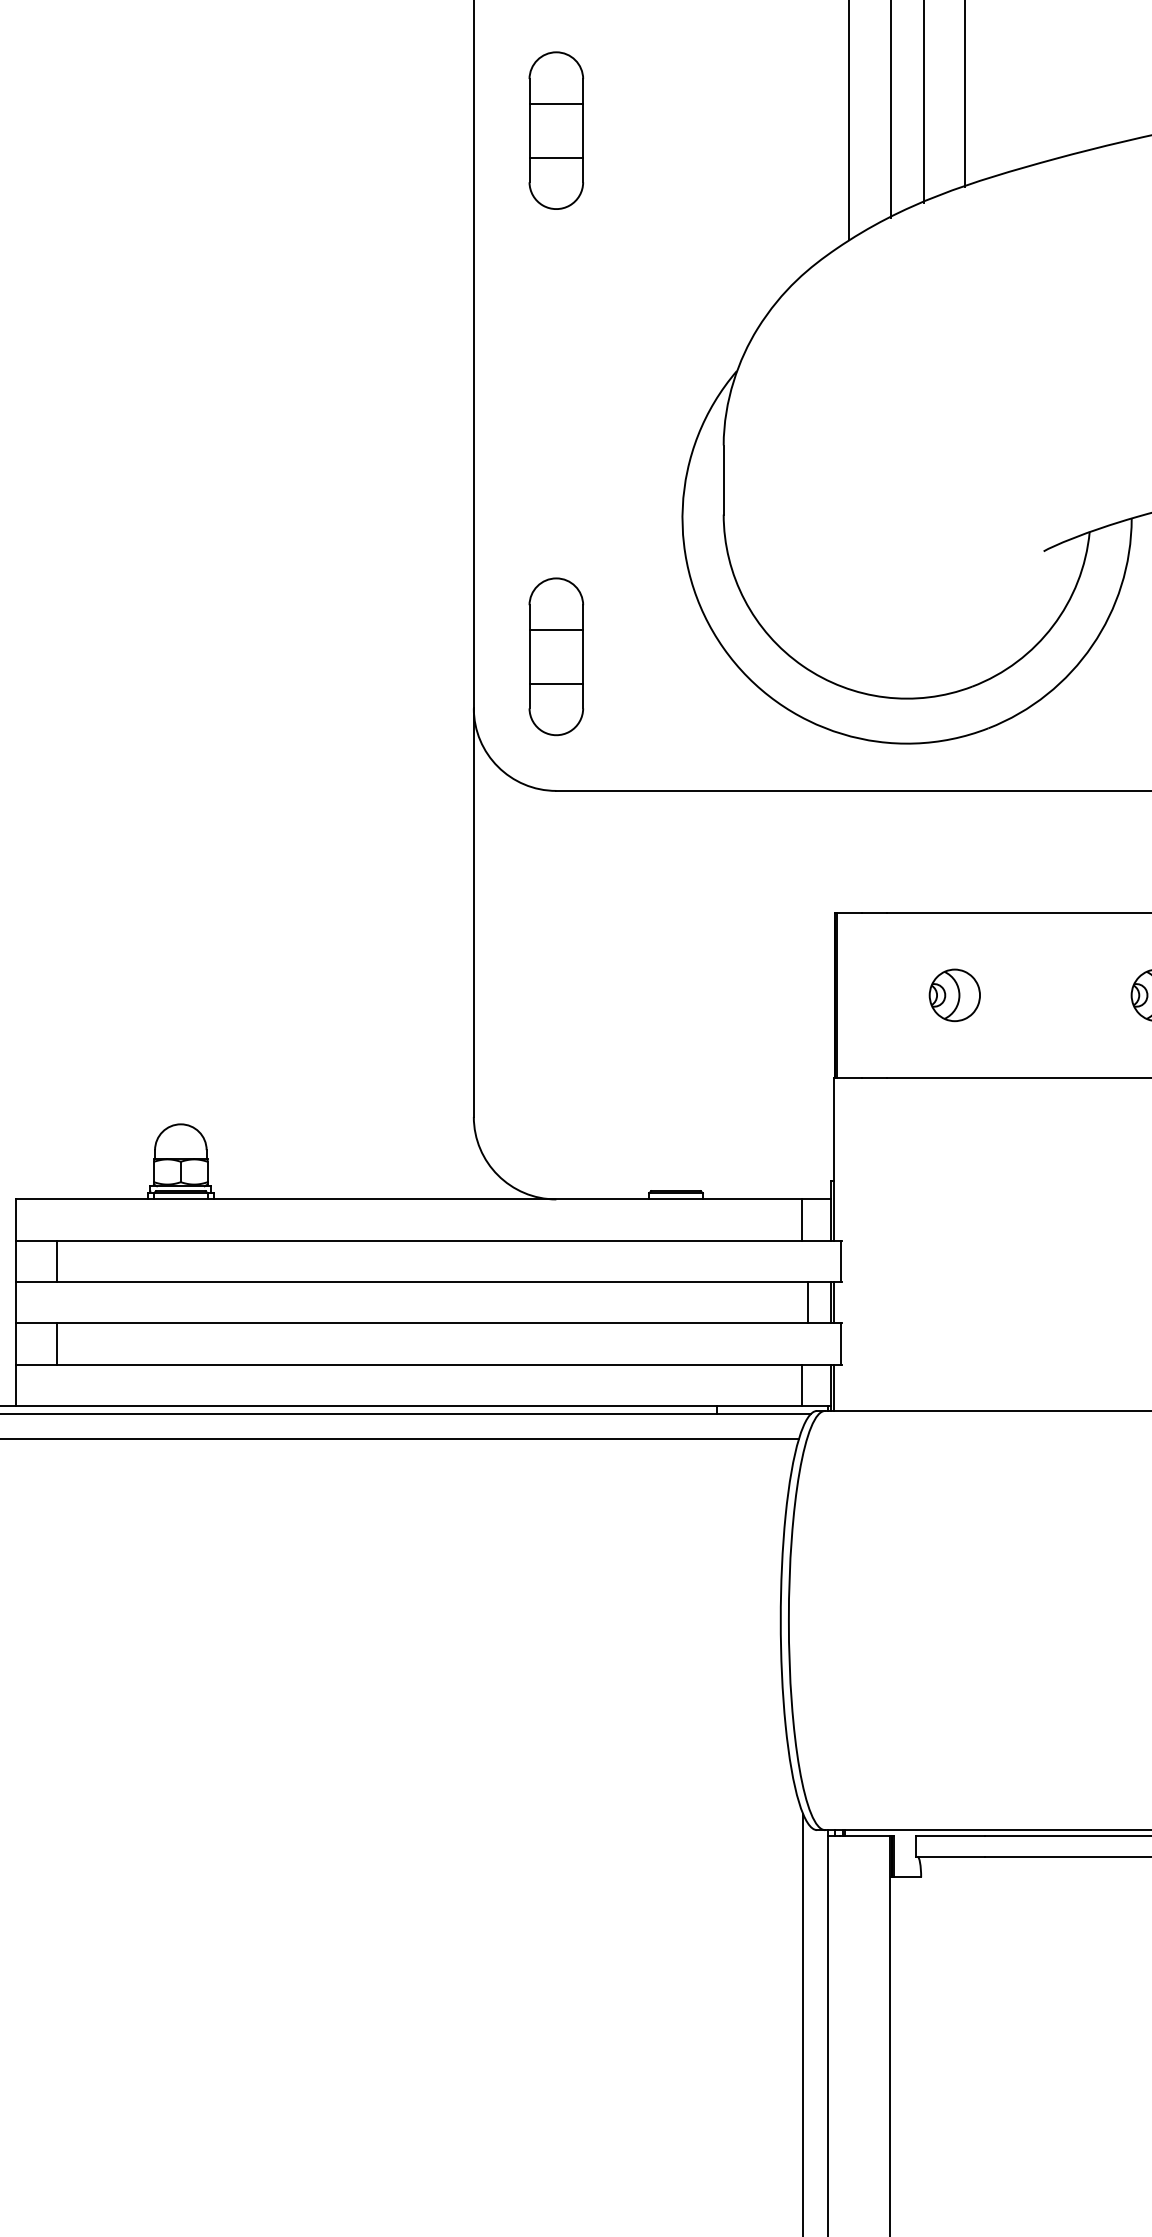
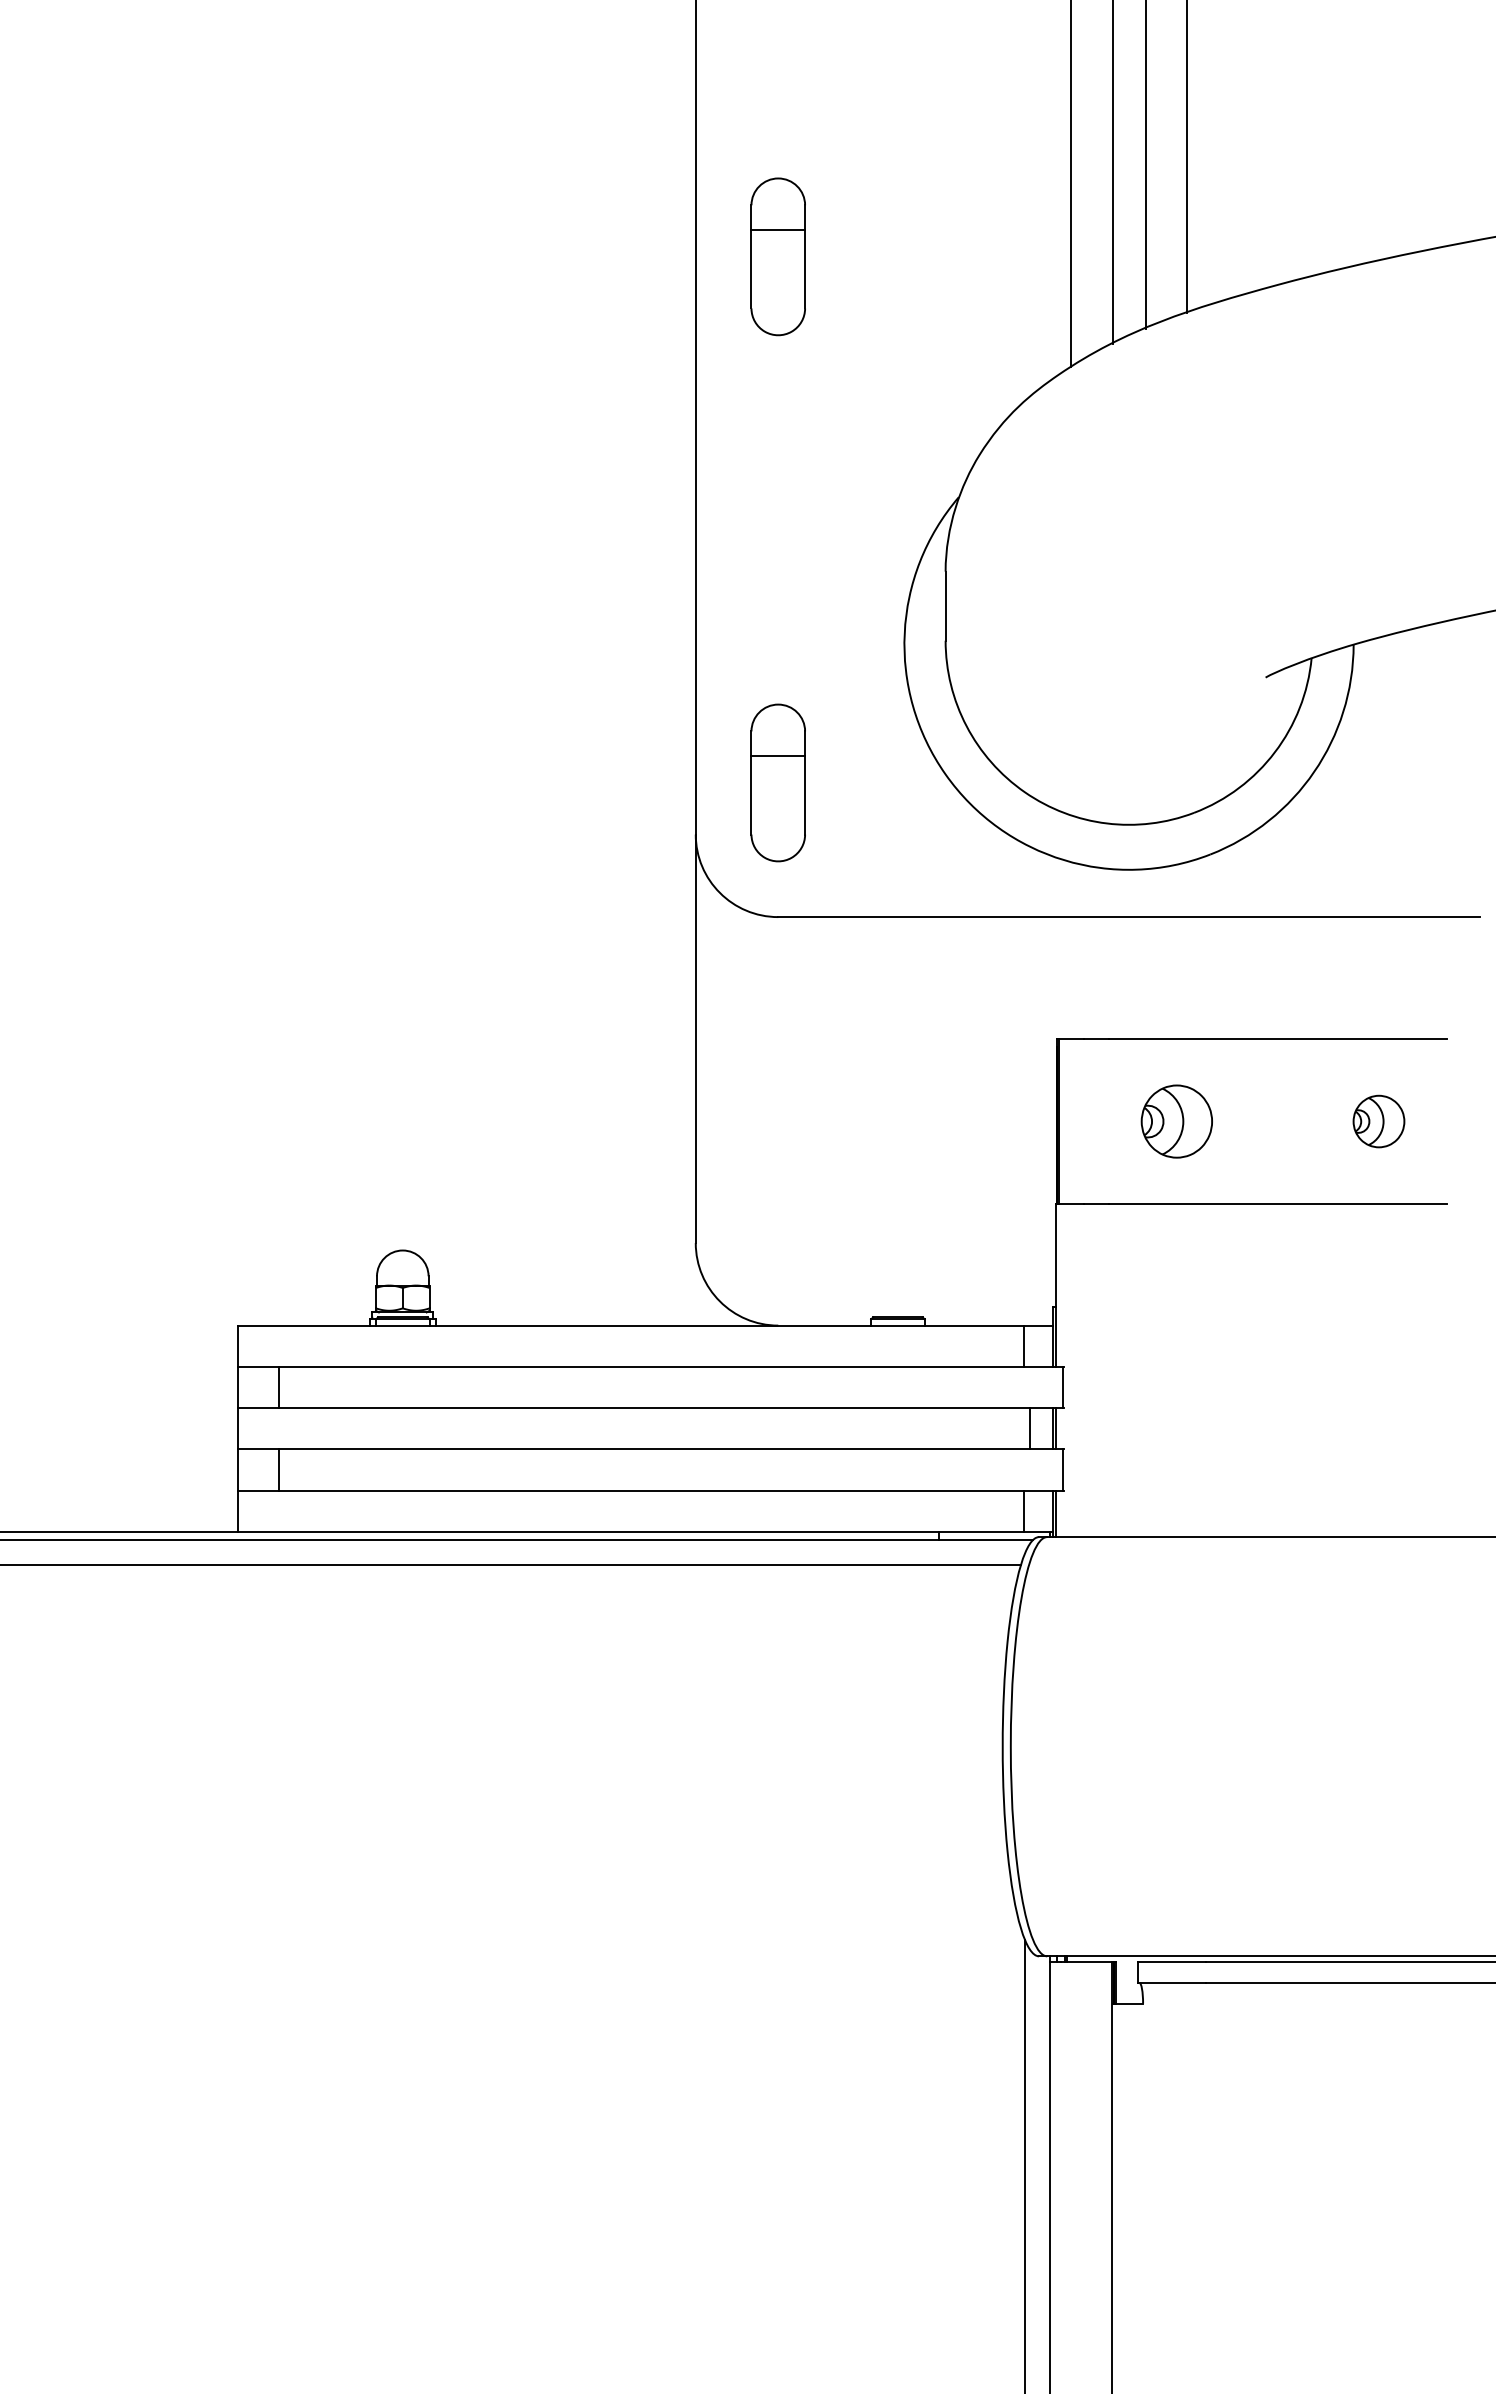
line: (556, 157) -> (778, 283), removed
line: (556, 683) -> (778, 809), removed
part: (954, 995) -> (1176, 1121), size x1.4

